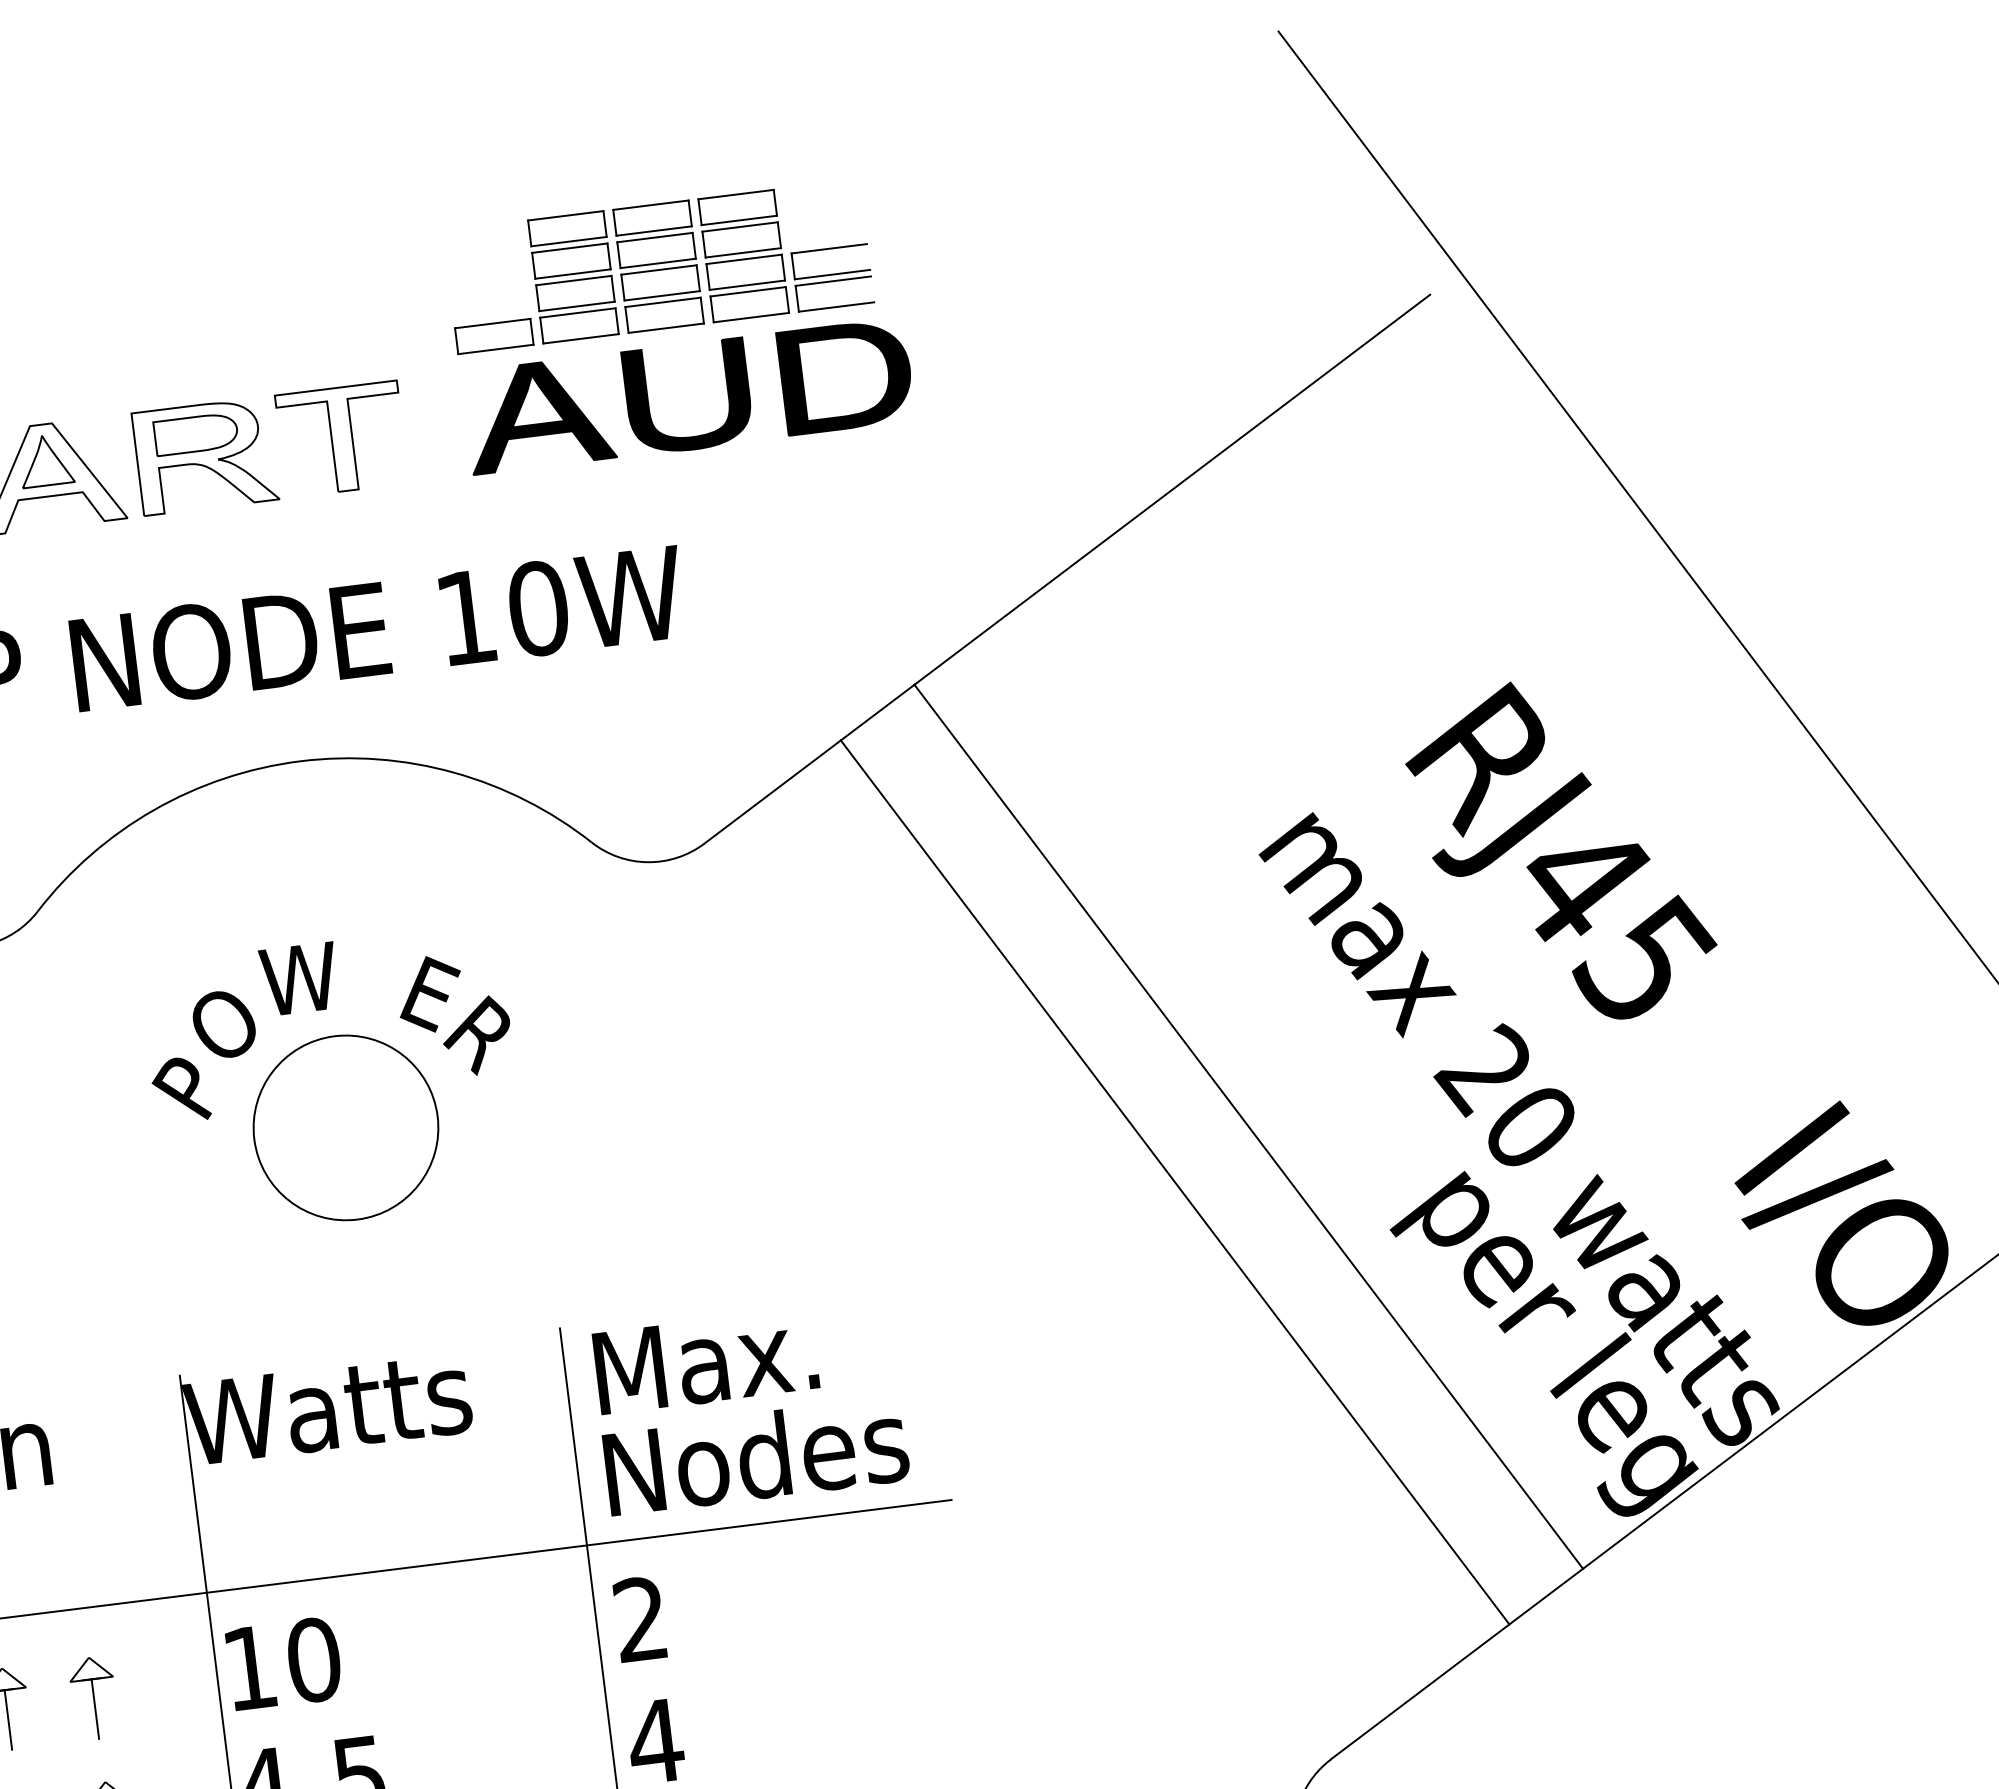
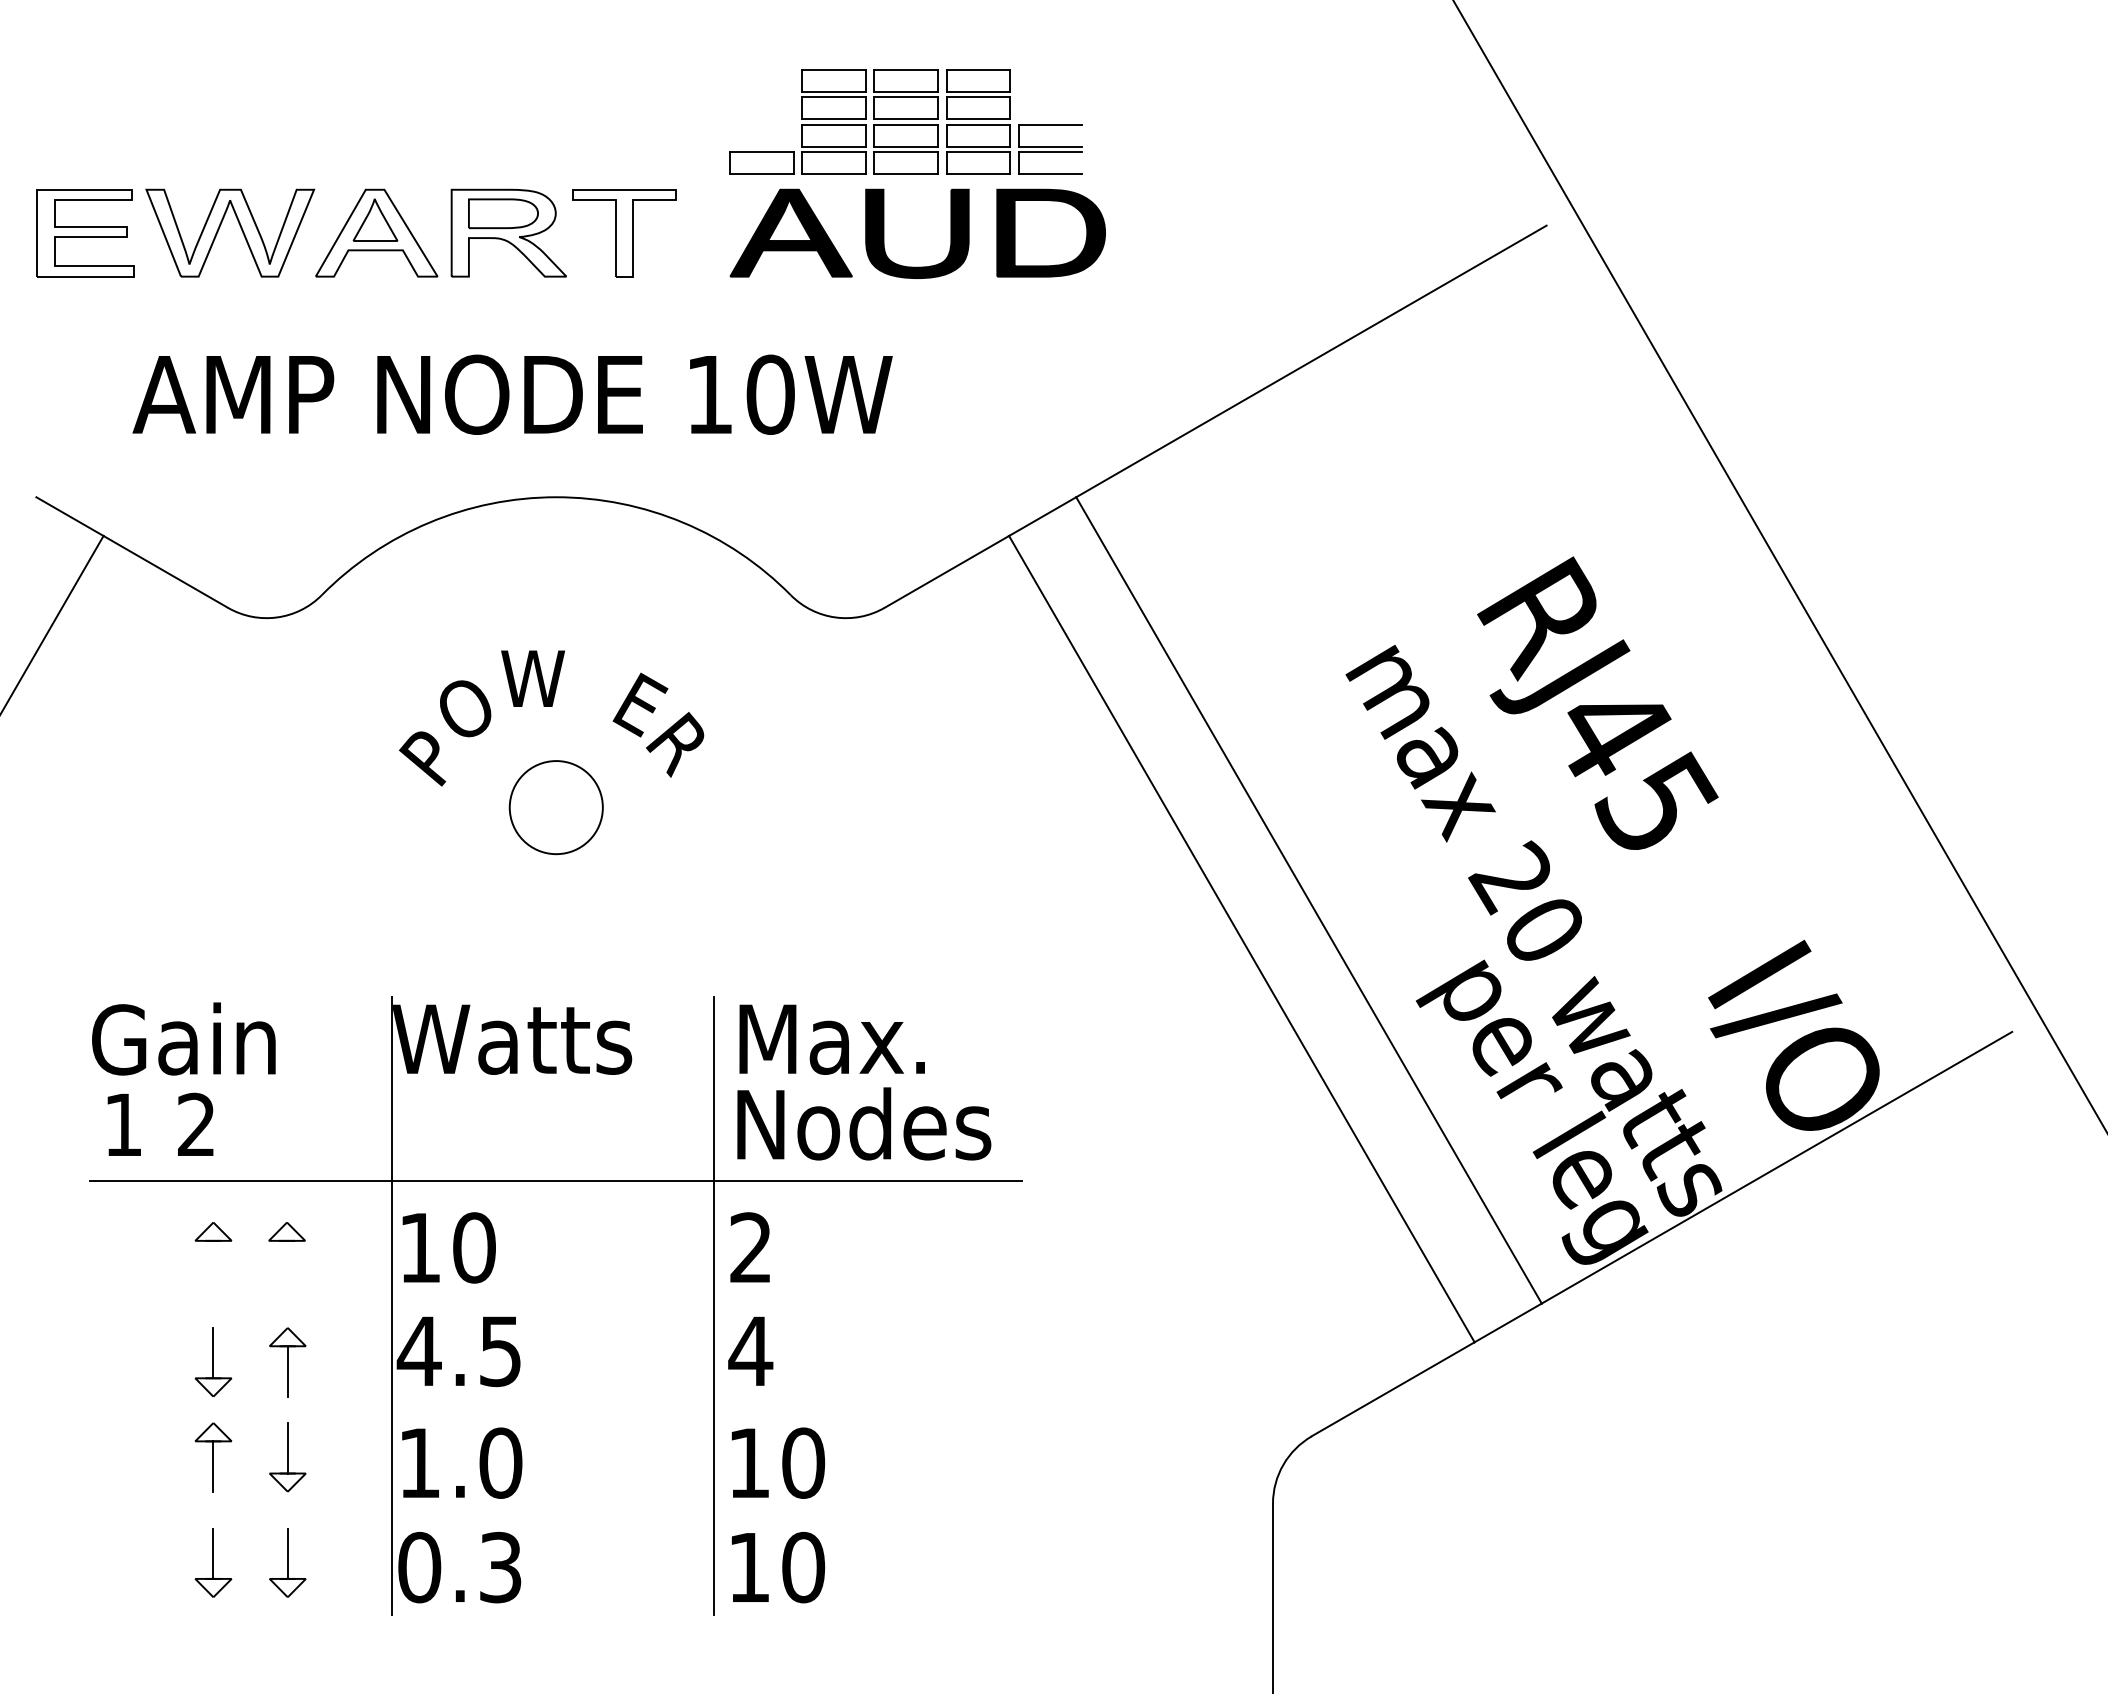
circle: (345, 1127) -> (555, 807), size x0.6
line: (95, 1708) -> (287, 1265), removed
line: (8, 1719) -> (213, 1265), removed

